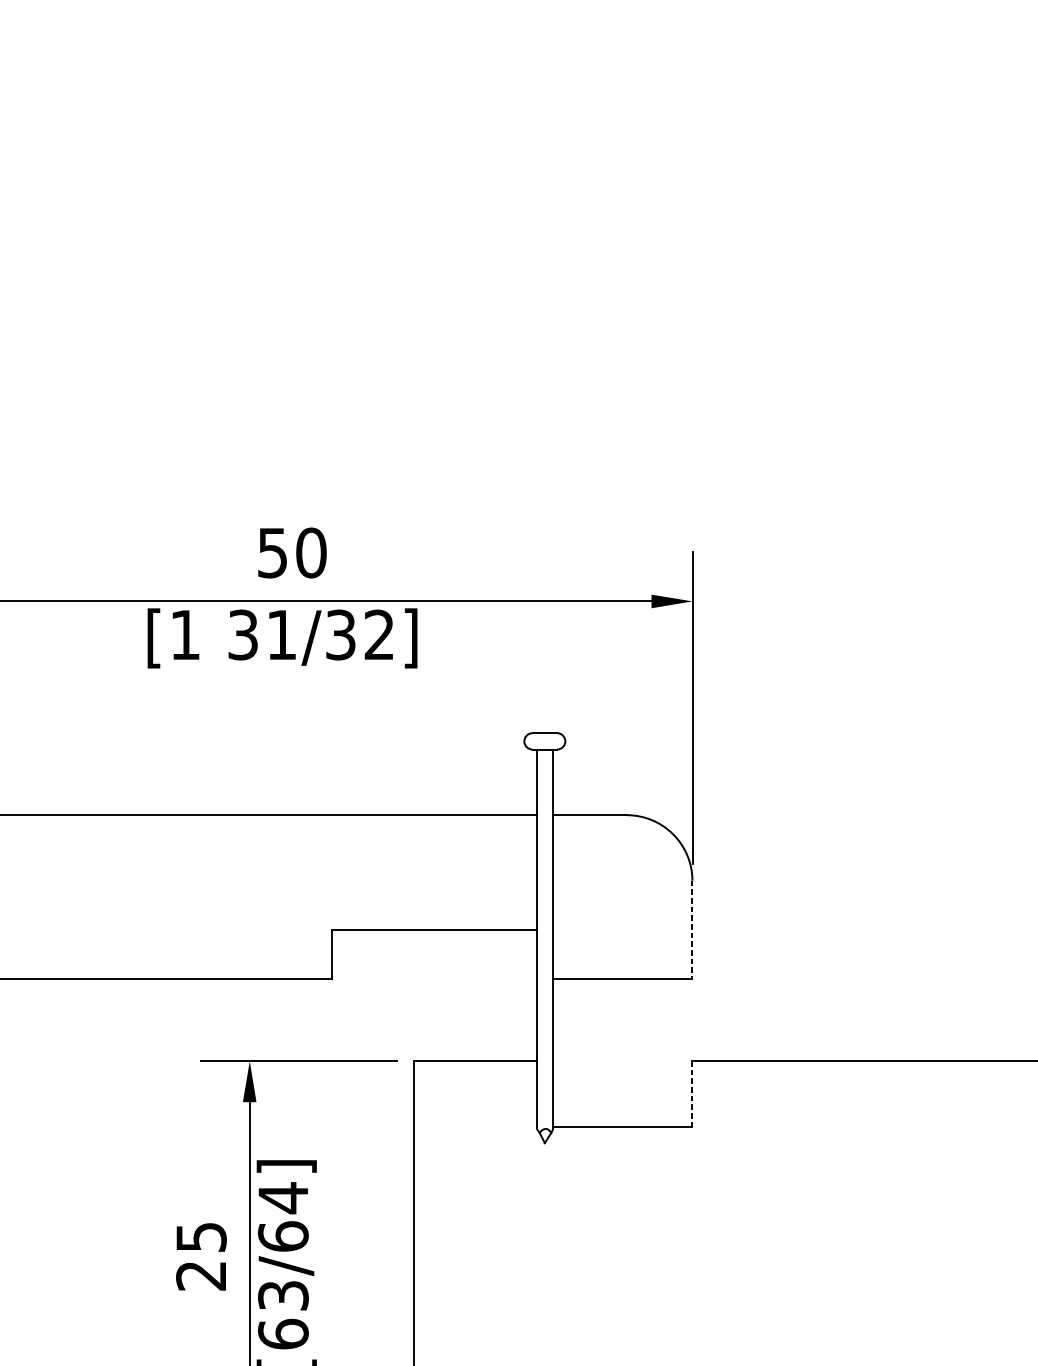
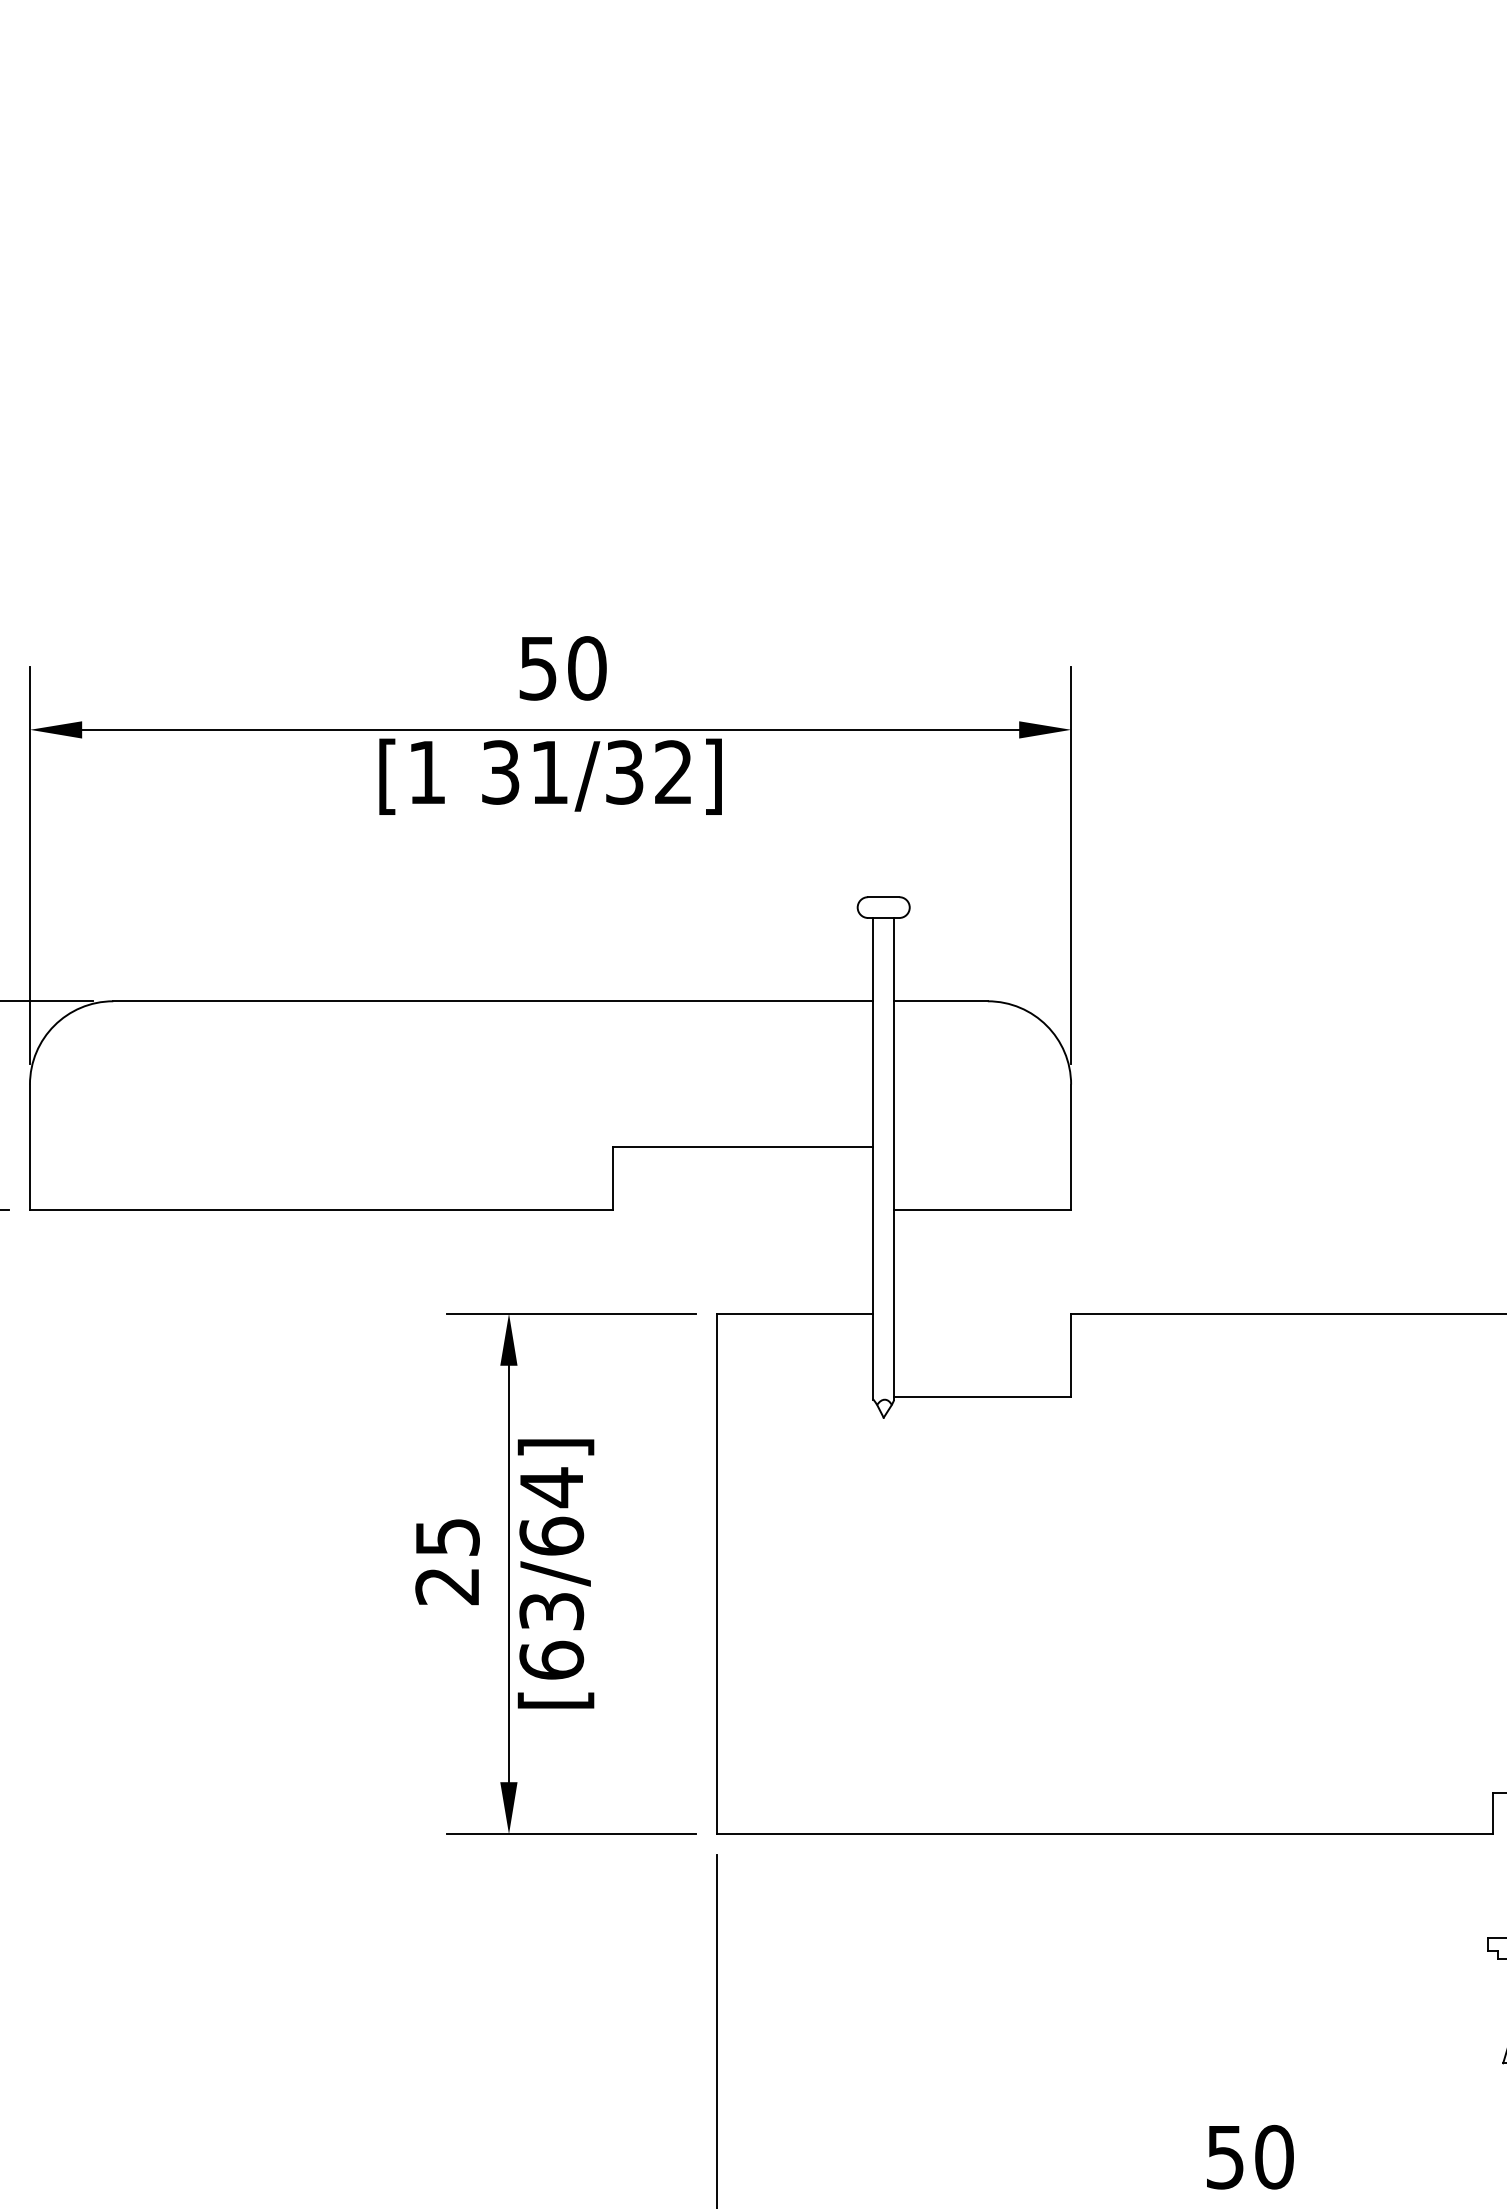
line: (692, 930) -> (1071, 1147), dashed -> solid
line: (692, 1094) -> (1071, 1355), dashed -> solid

